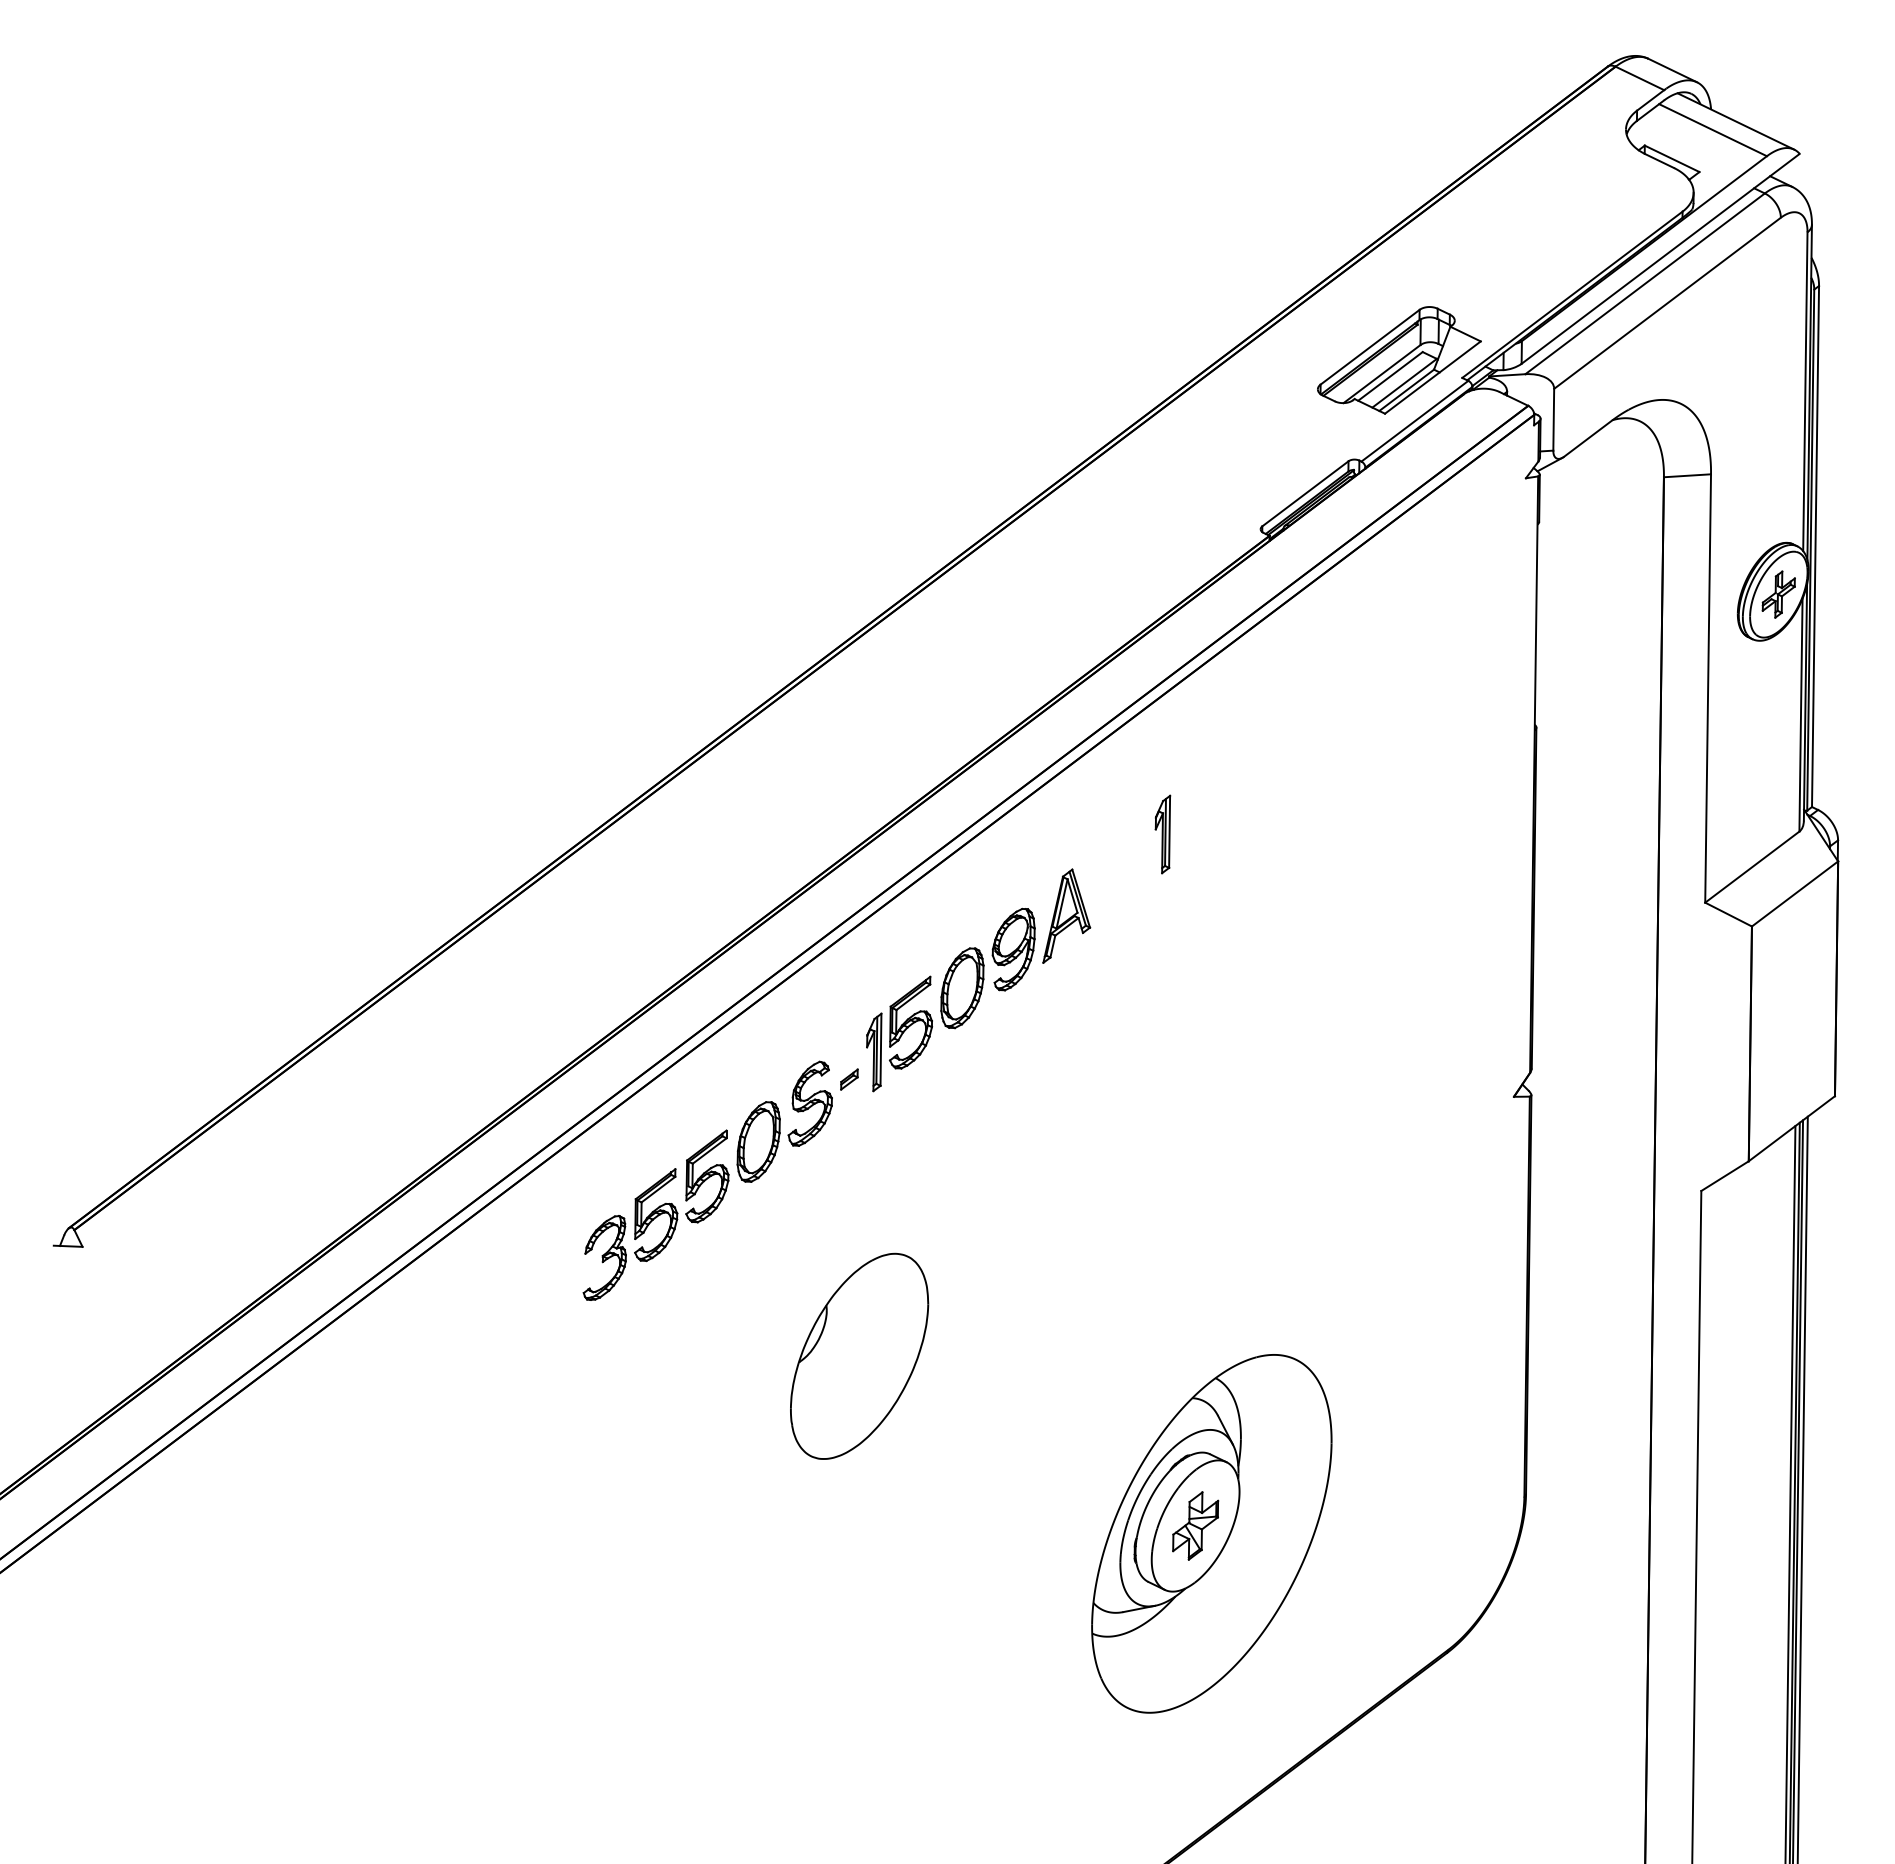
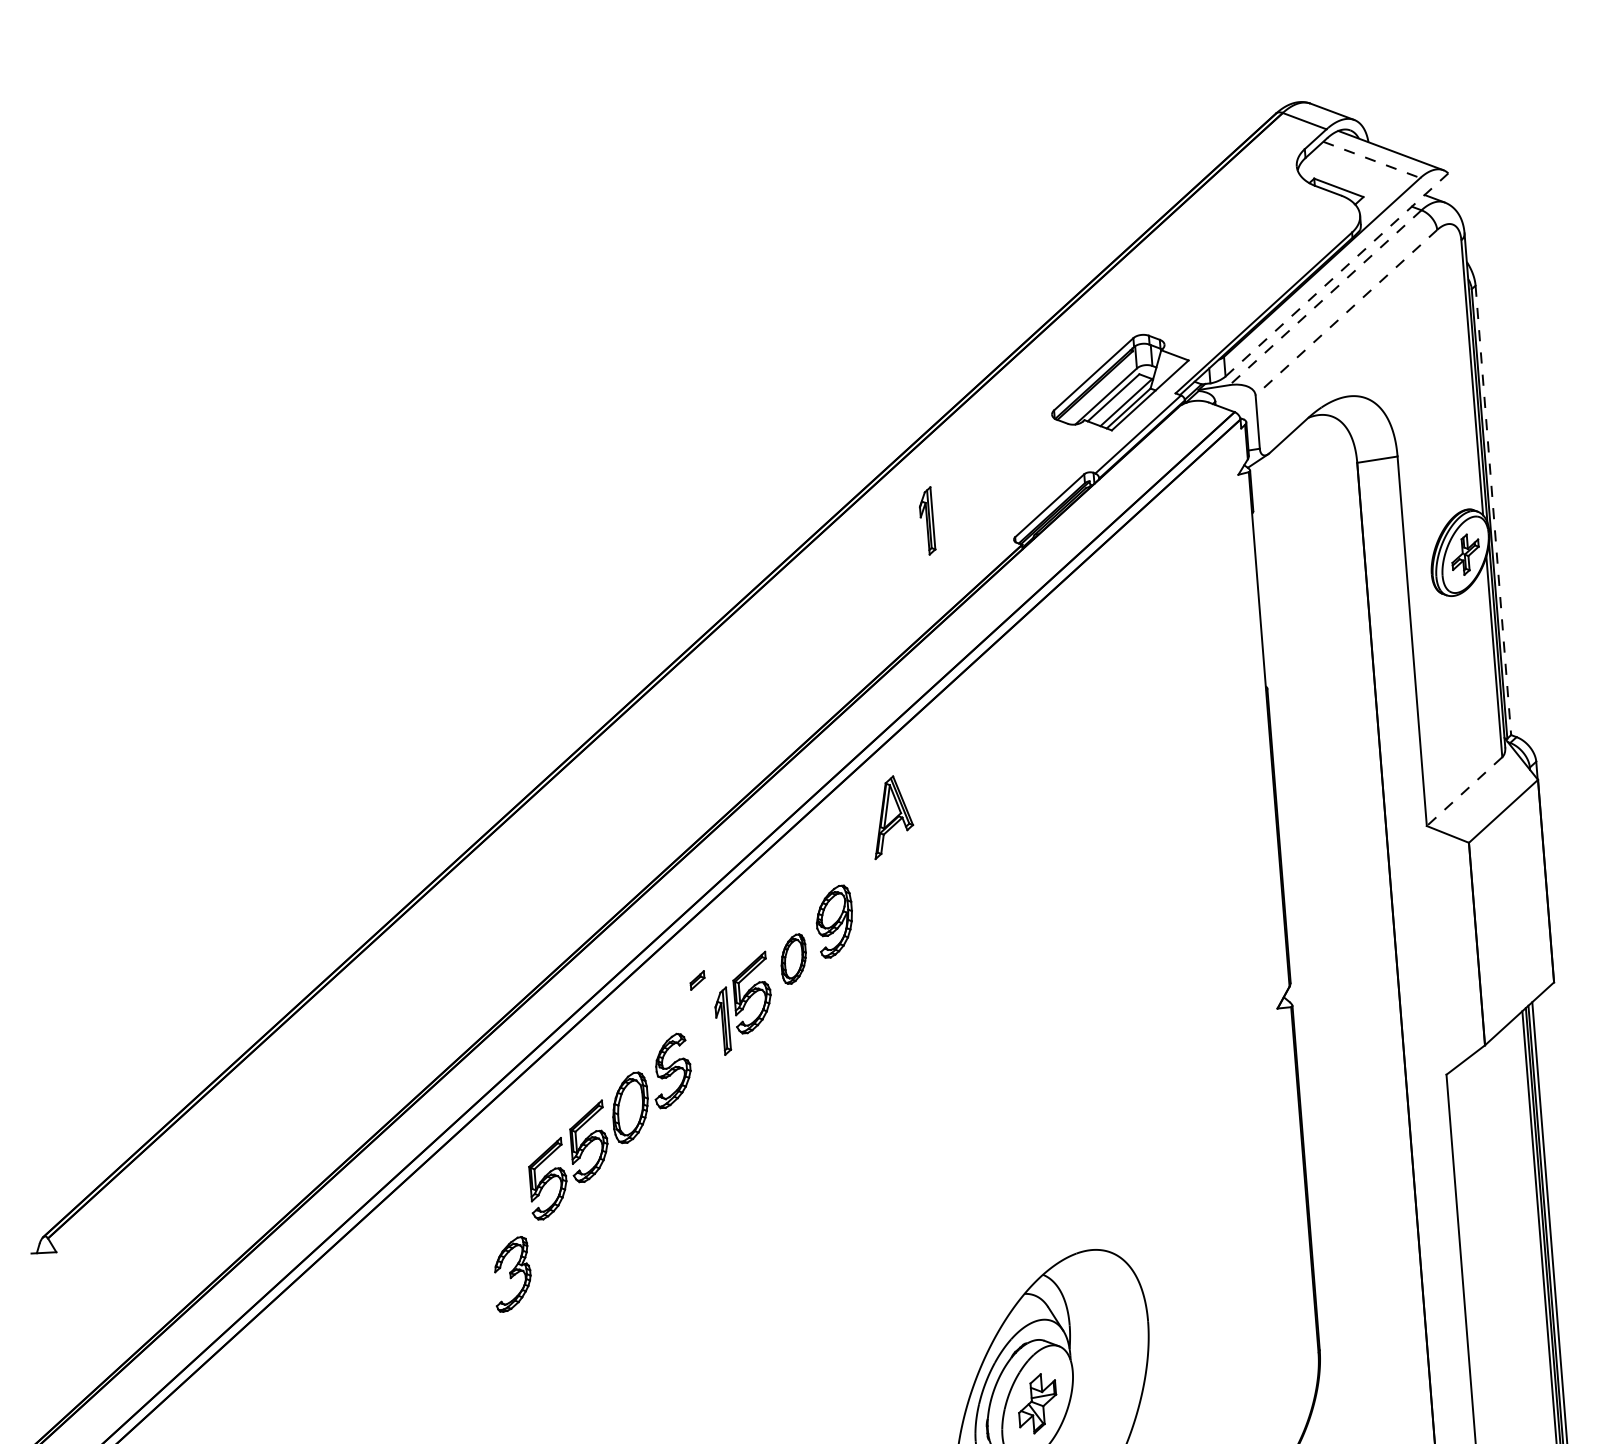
line: (1713, 130) -> (1372, 160), solid -> dashed
line: (1660, 259) -> (1336, 275), solid -> dashed
line: (1645, 283) -> (1325, 297), solid -> dashed
line: (1667, 303) -> (1346, 312), solid -> dashed
line: (1815, 546) -> (1493, 510), solid -> dashed
part: (1162, 834) -> (926, 521), moved
line: (1752, 867) -> (1464, 791), solid -> dashed
part: (1066, 915) -> (891, 816), moved
part: (962, 988) -> (793, 959), size x0.7
part: (849, 1079) -> (697, 980), moved
part: (604, 1257) -> (511, 1273), moved
part: (859, 1355) -> (734, 1283), removed

